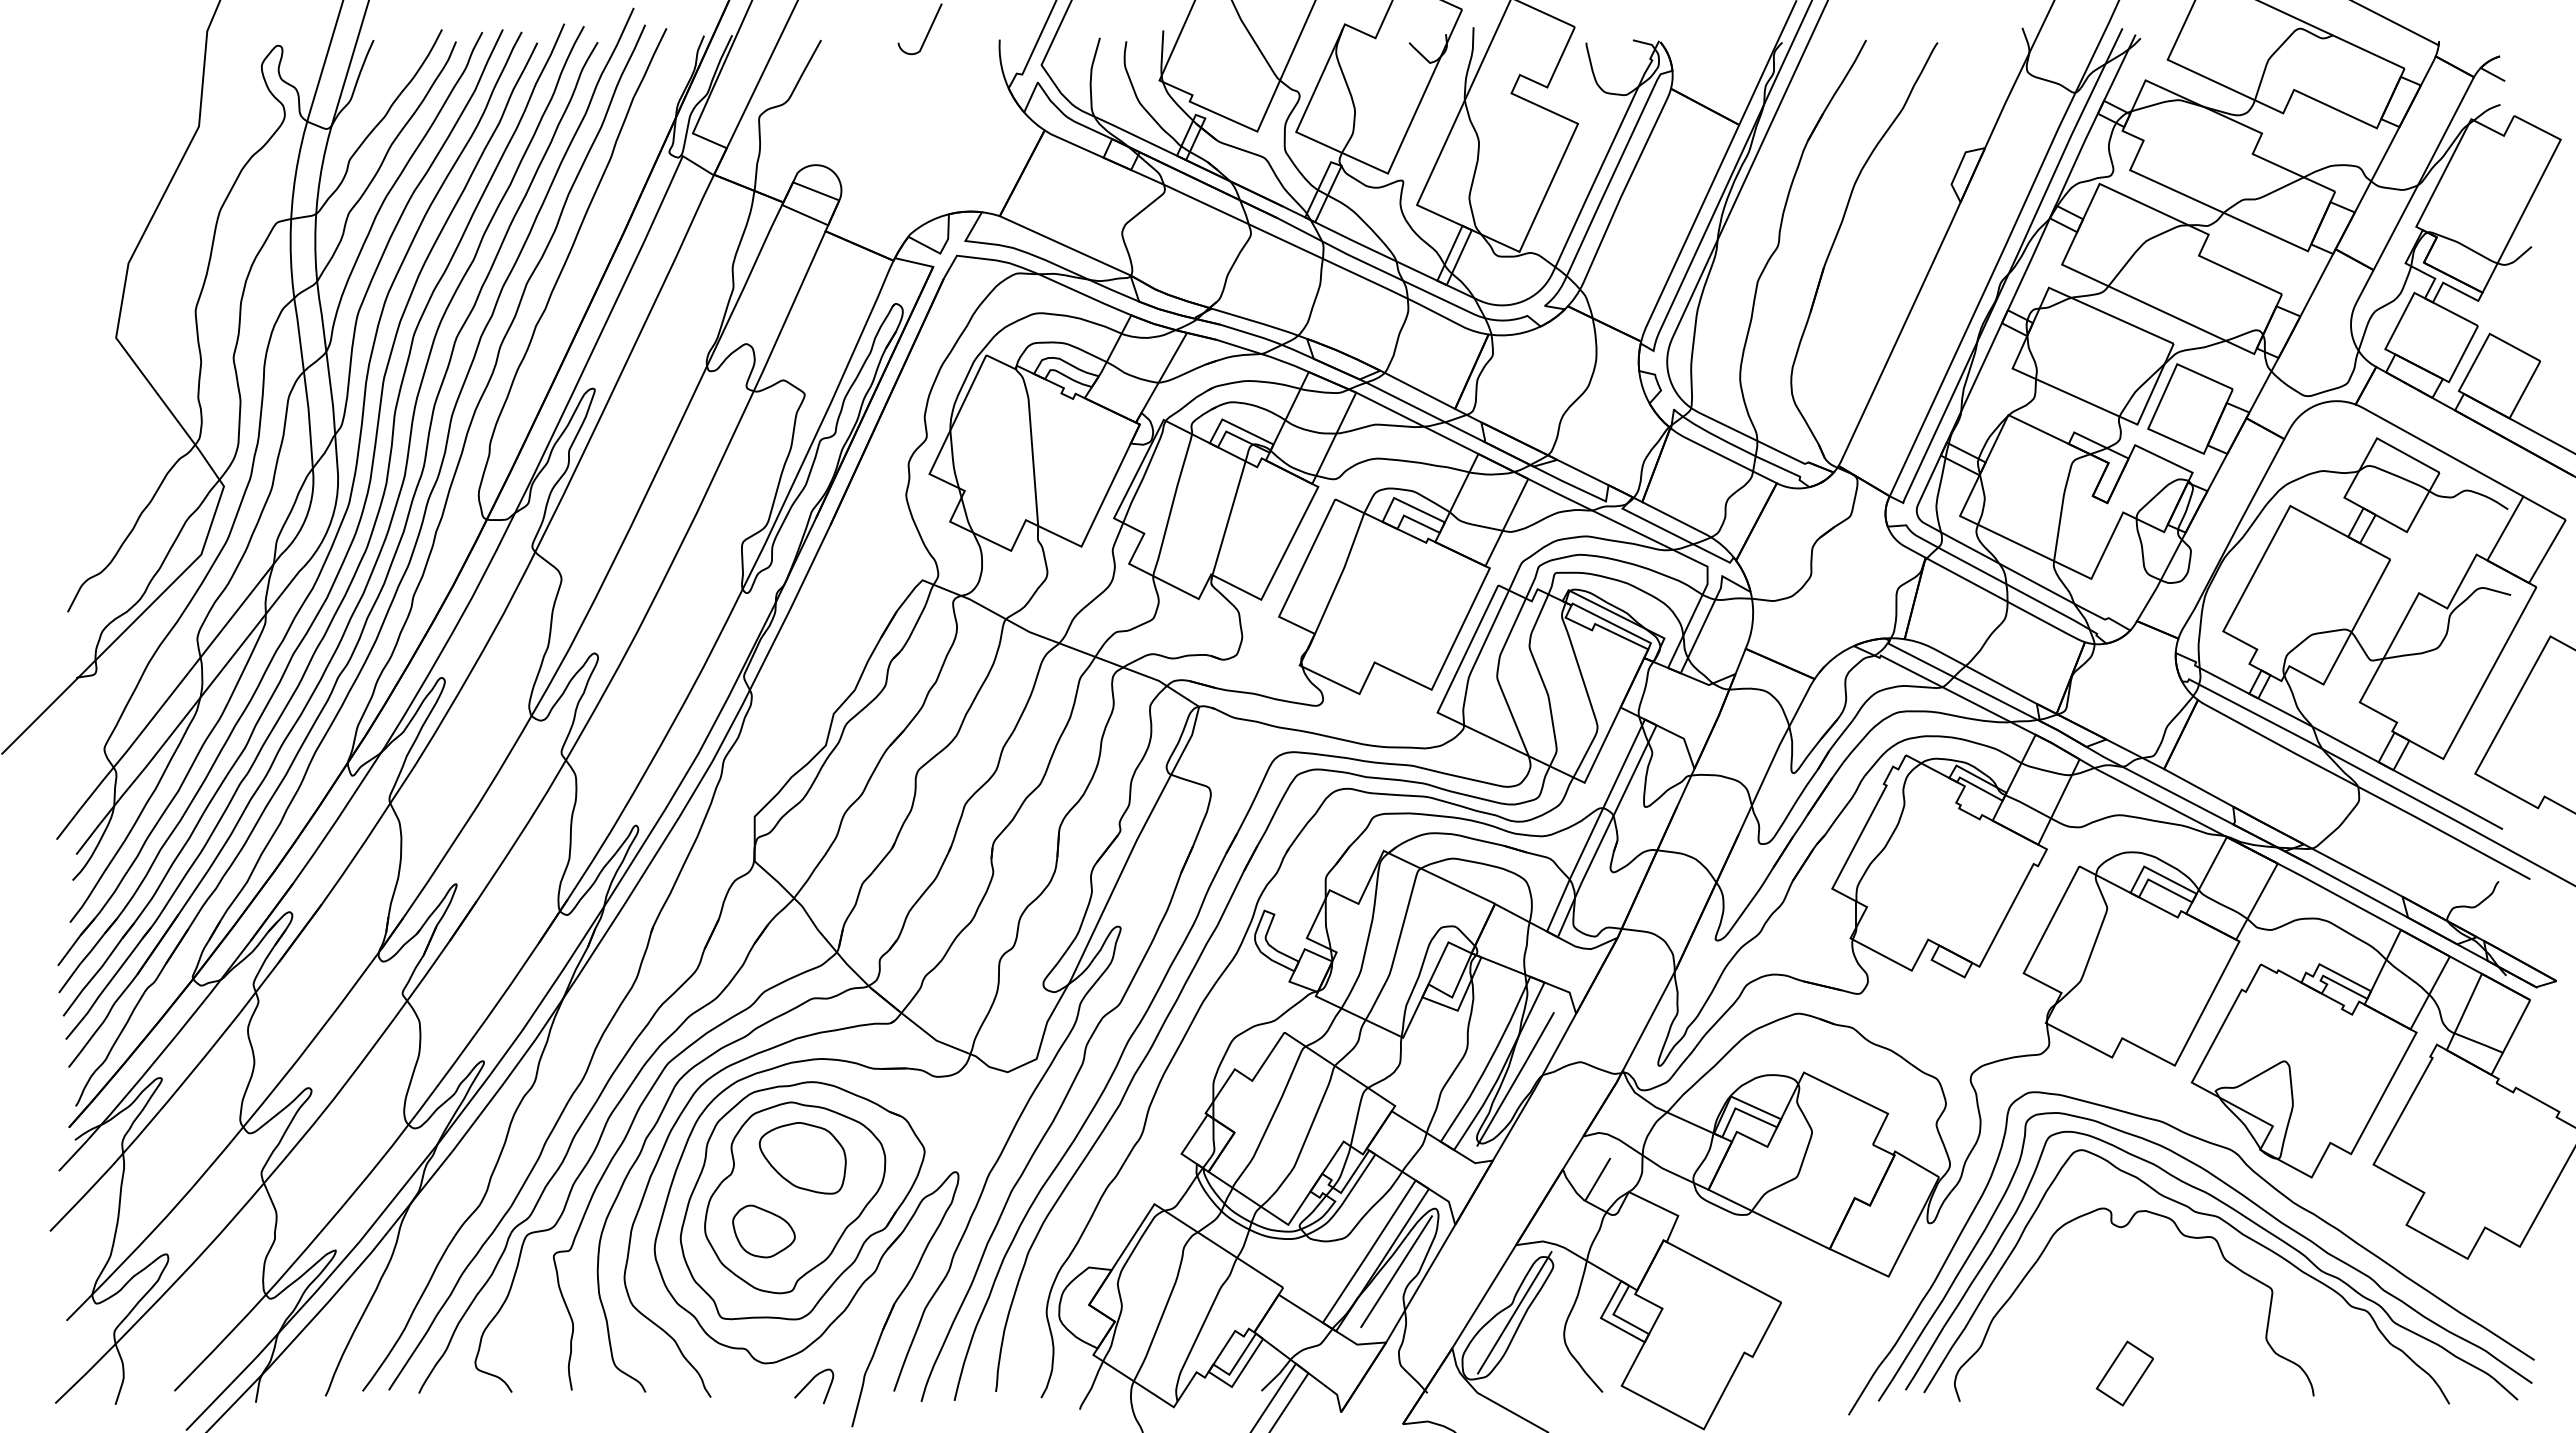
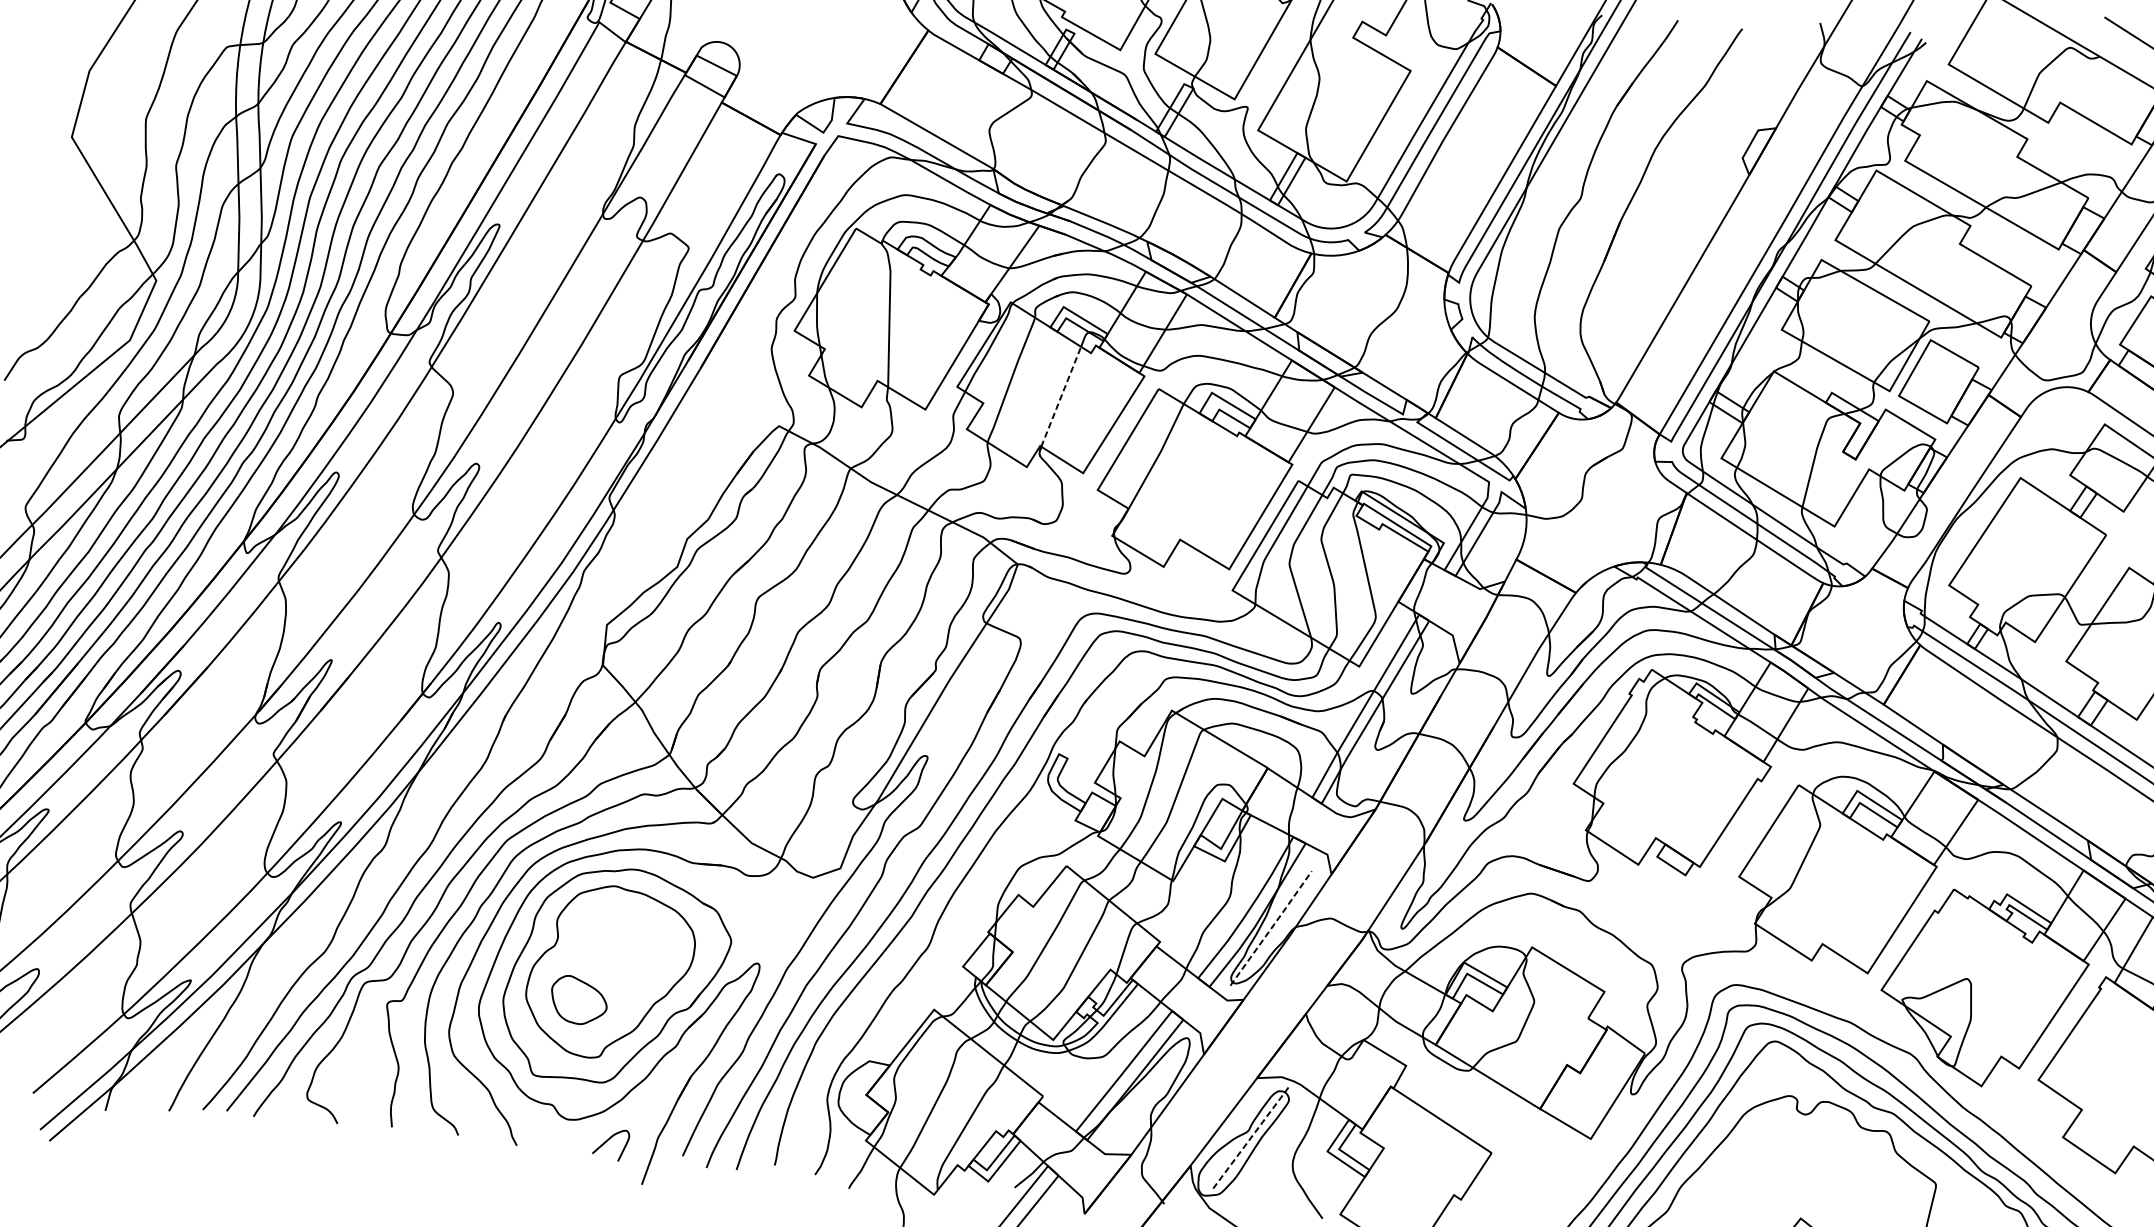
line: (1229, 517) -> (1061, 396), solid -> dashed
line: (1516, 1078) -> (1272, 927), solid -> dashed
part: (802, 1158) -> (620, 937), removed
line: (1597, 1178) -> (1336, 1025), removed
line: (1396, 1271) -> (1146, 1091), removed
line: (1514, 1312) -> (1249, 1138), solid -> dashed

